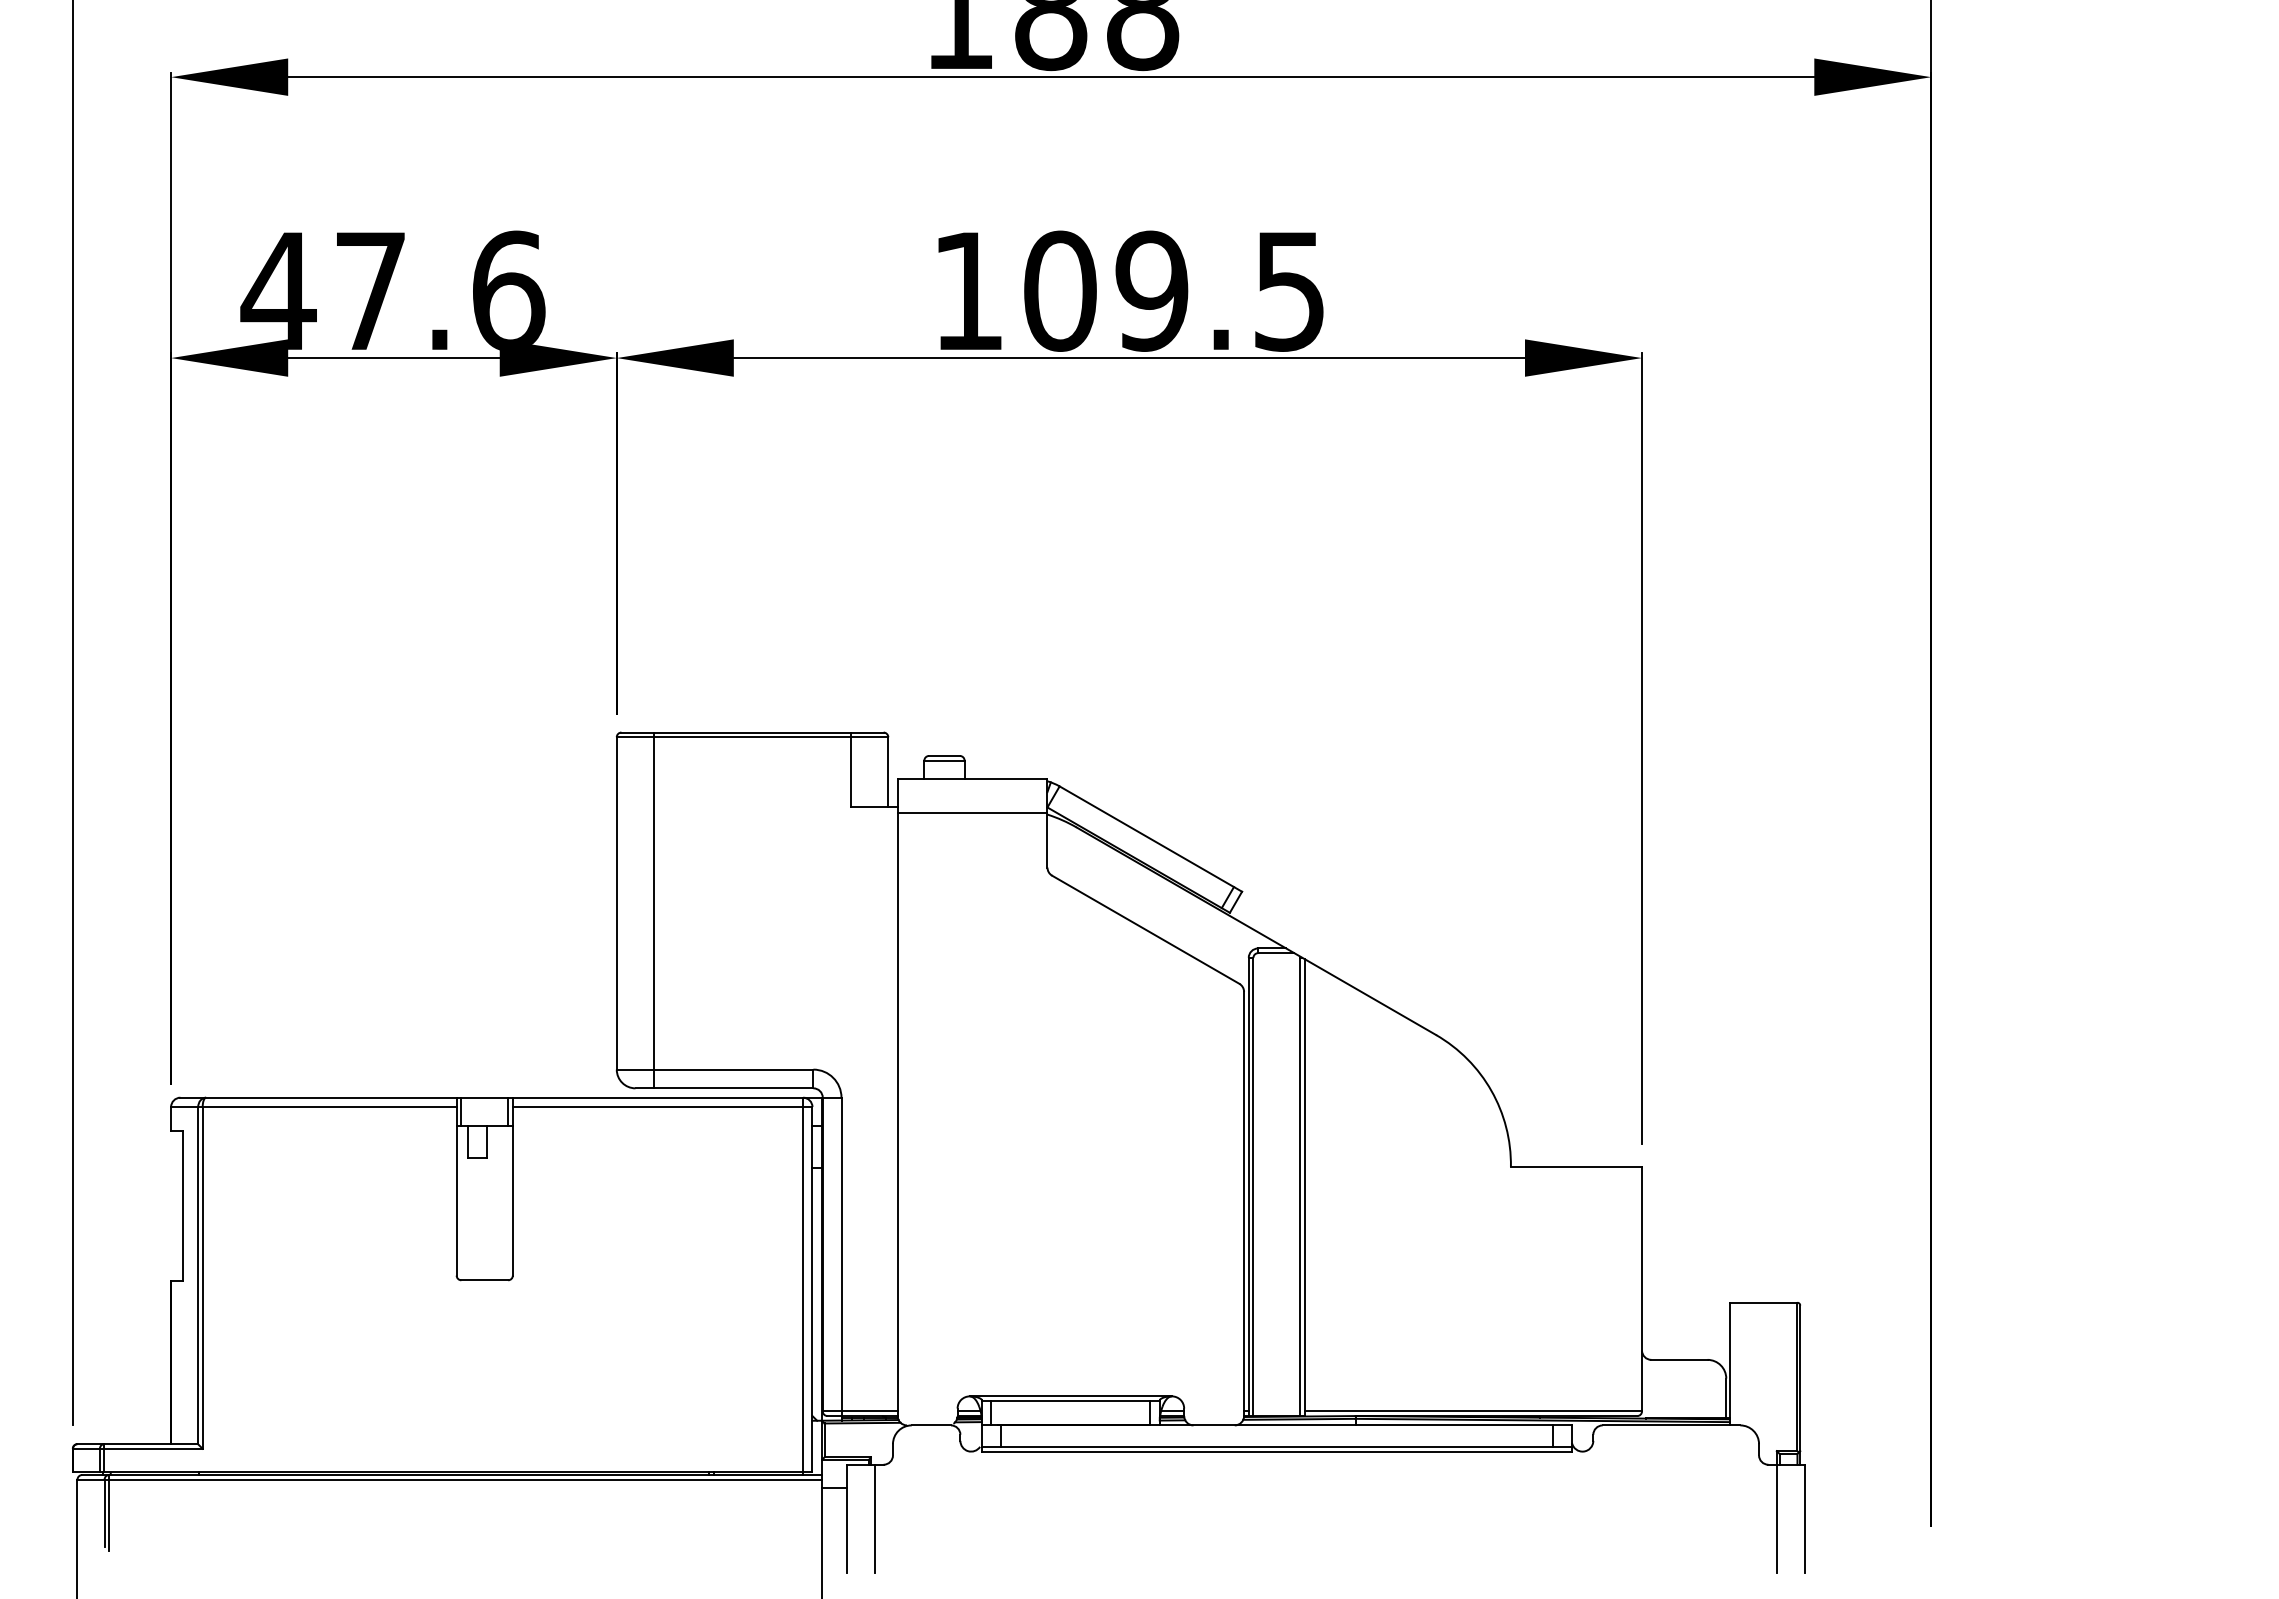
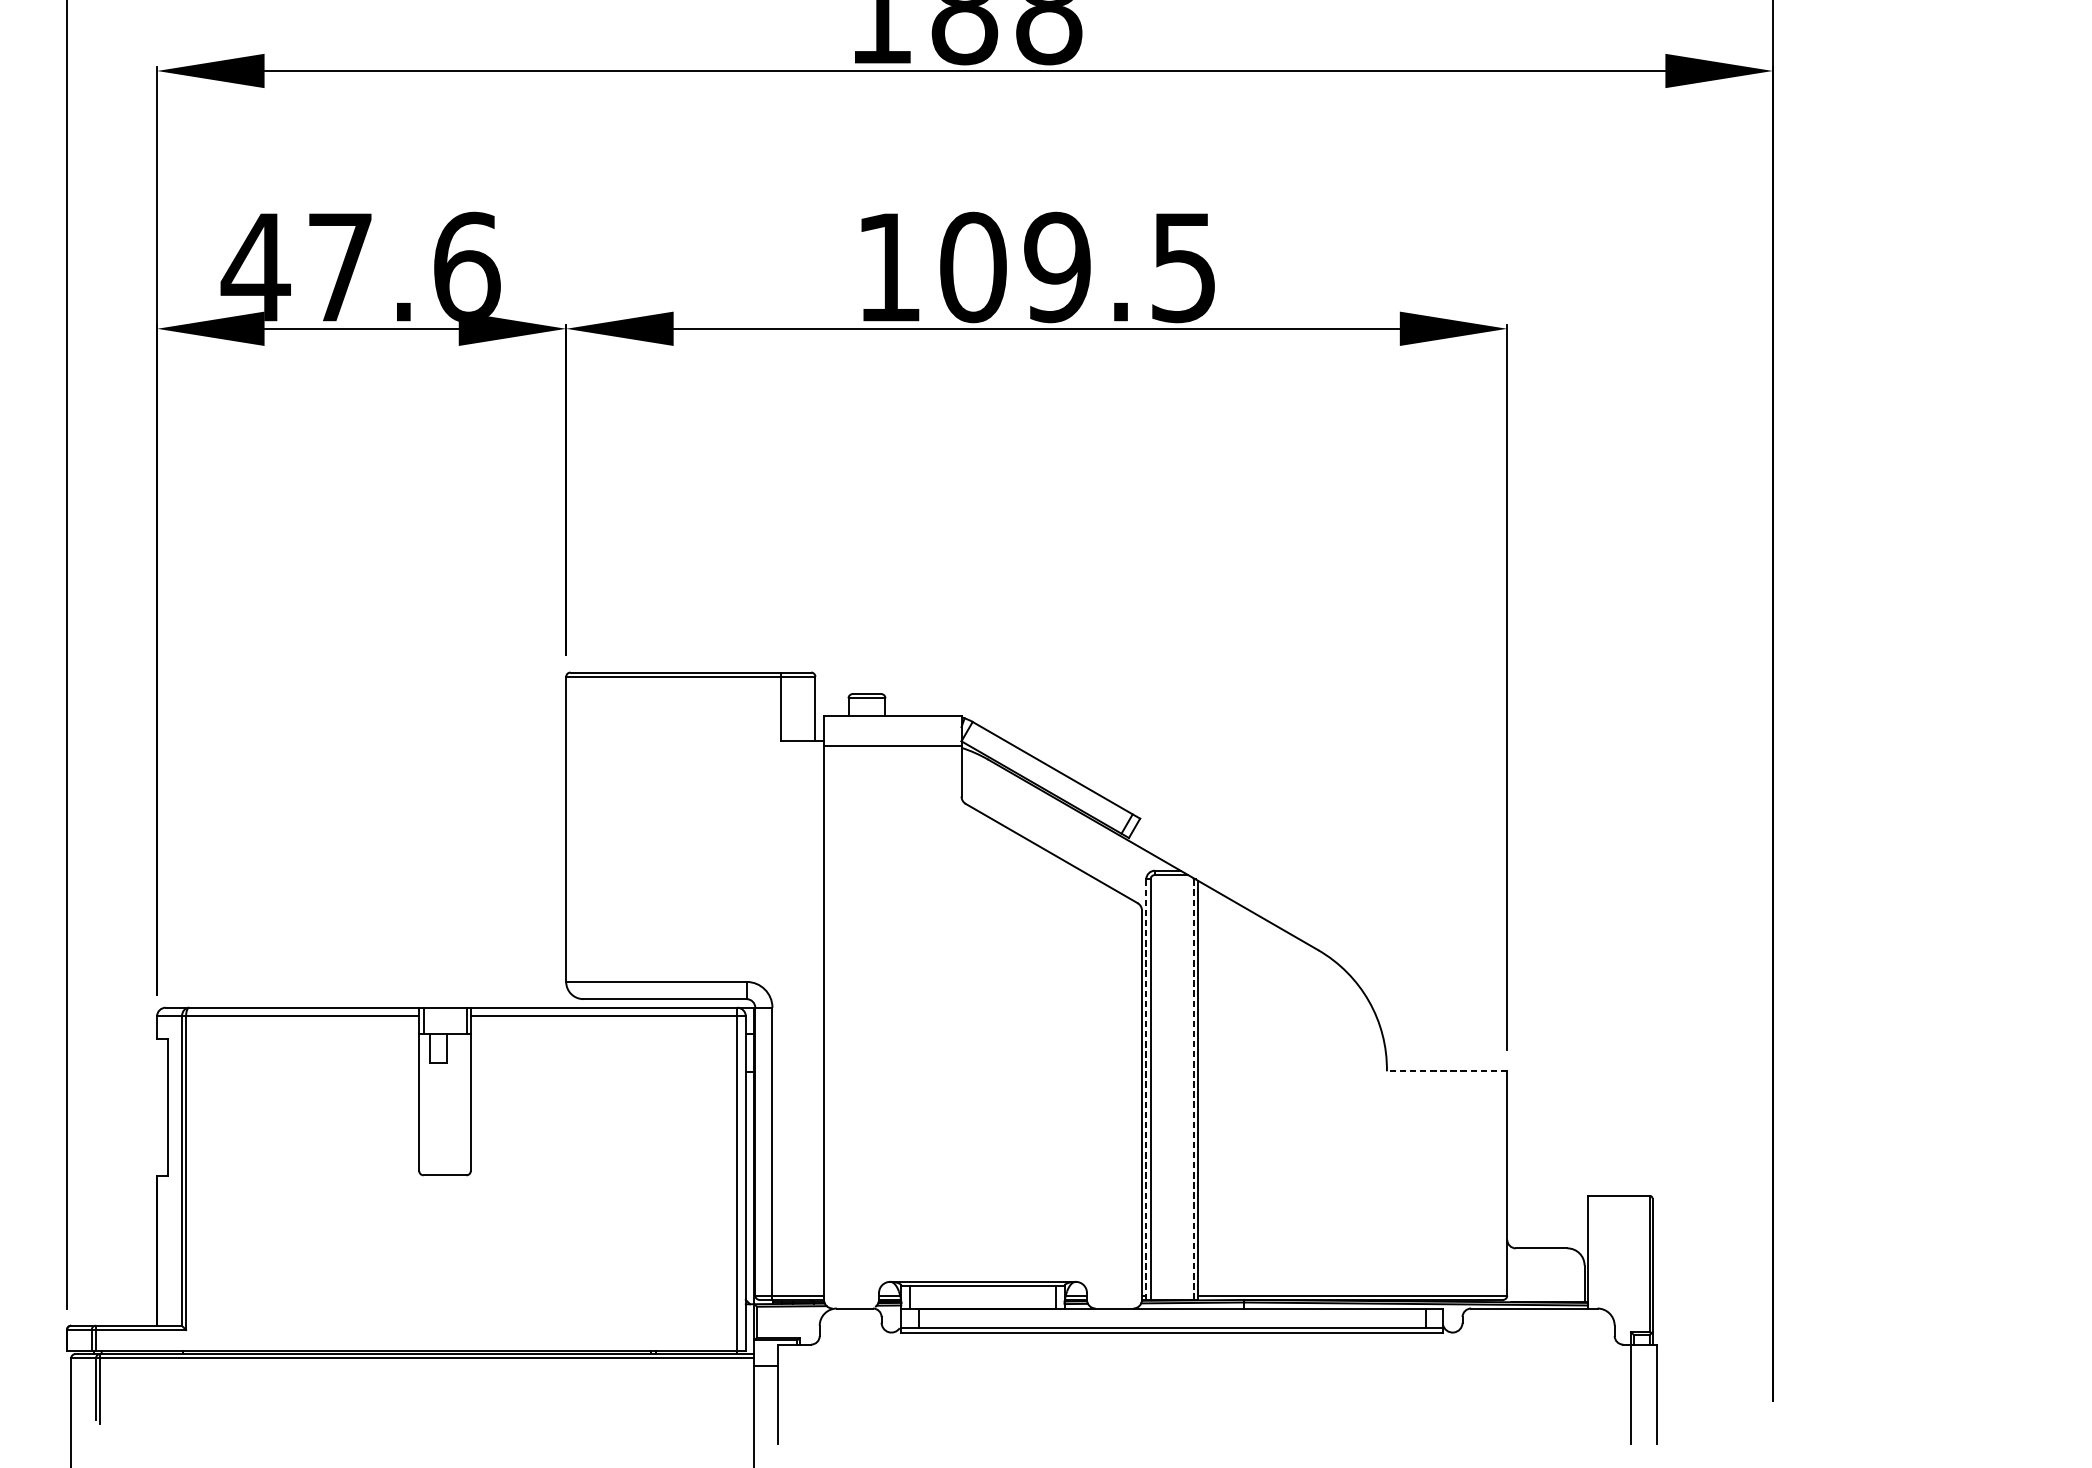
line: (654, 910) -> (600, 835), removed
line: (1576, 1167) -> (1447, 1071), solid -> dashed
line: (1248, 1186) -> (1146, 1089), solid -> dashed
line: (1300, 1187) -> (1193, 1090), solid -> dashed
line: (875, 1518) -> (803, 1393), removed

